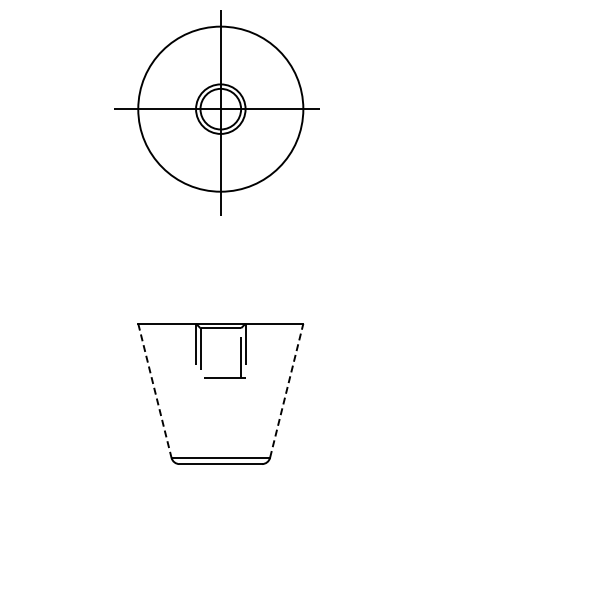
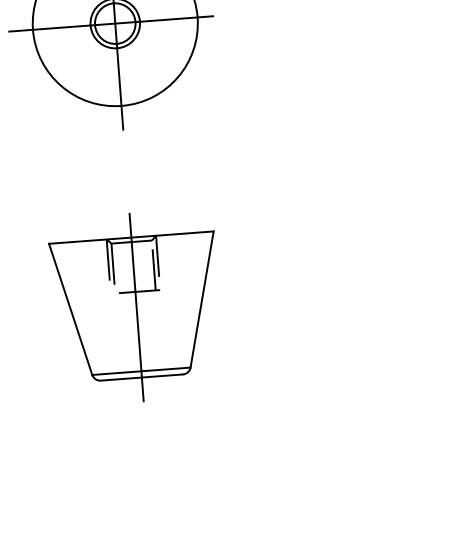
line: (286, 390) -> (201, 299), dashed -> solid
line: (155, 391) -> (71, 310), dashed -> solid
line: (220, 393) -> (136, 307), added

